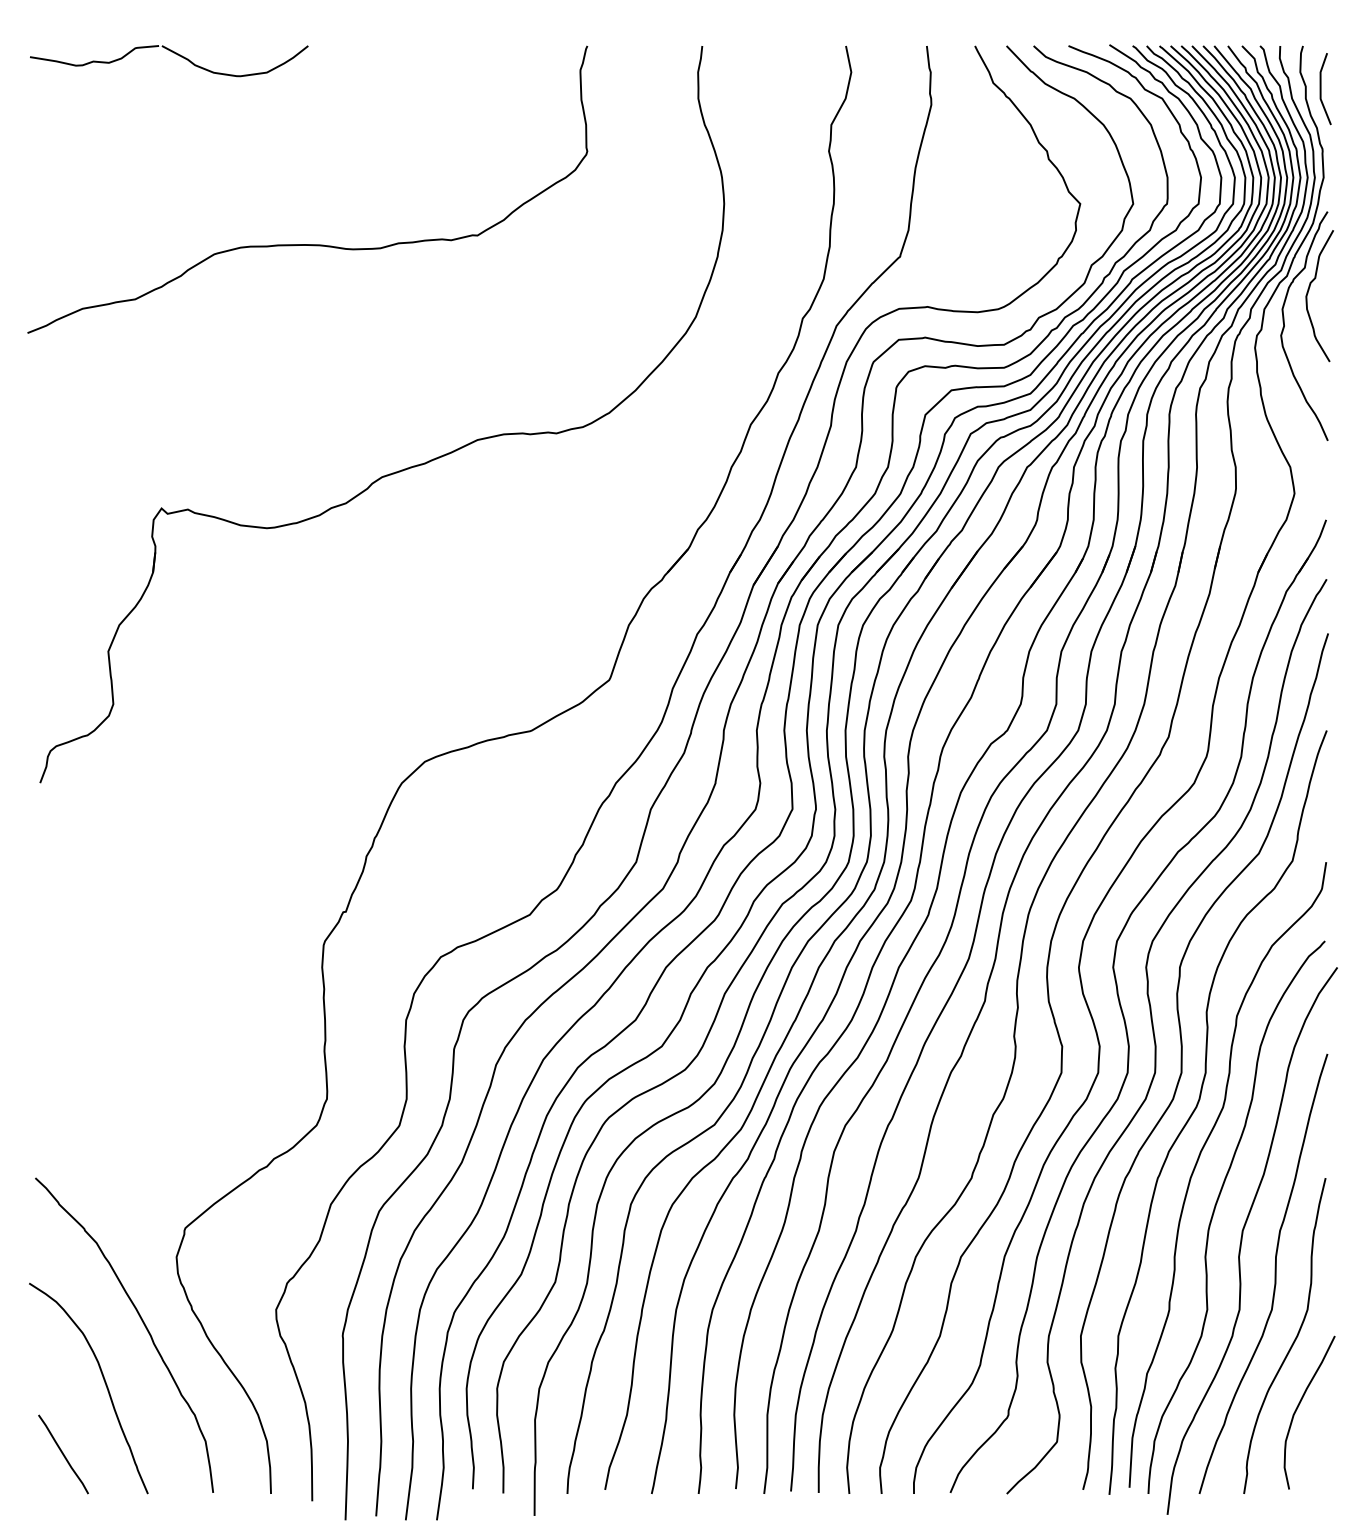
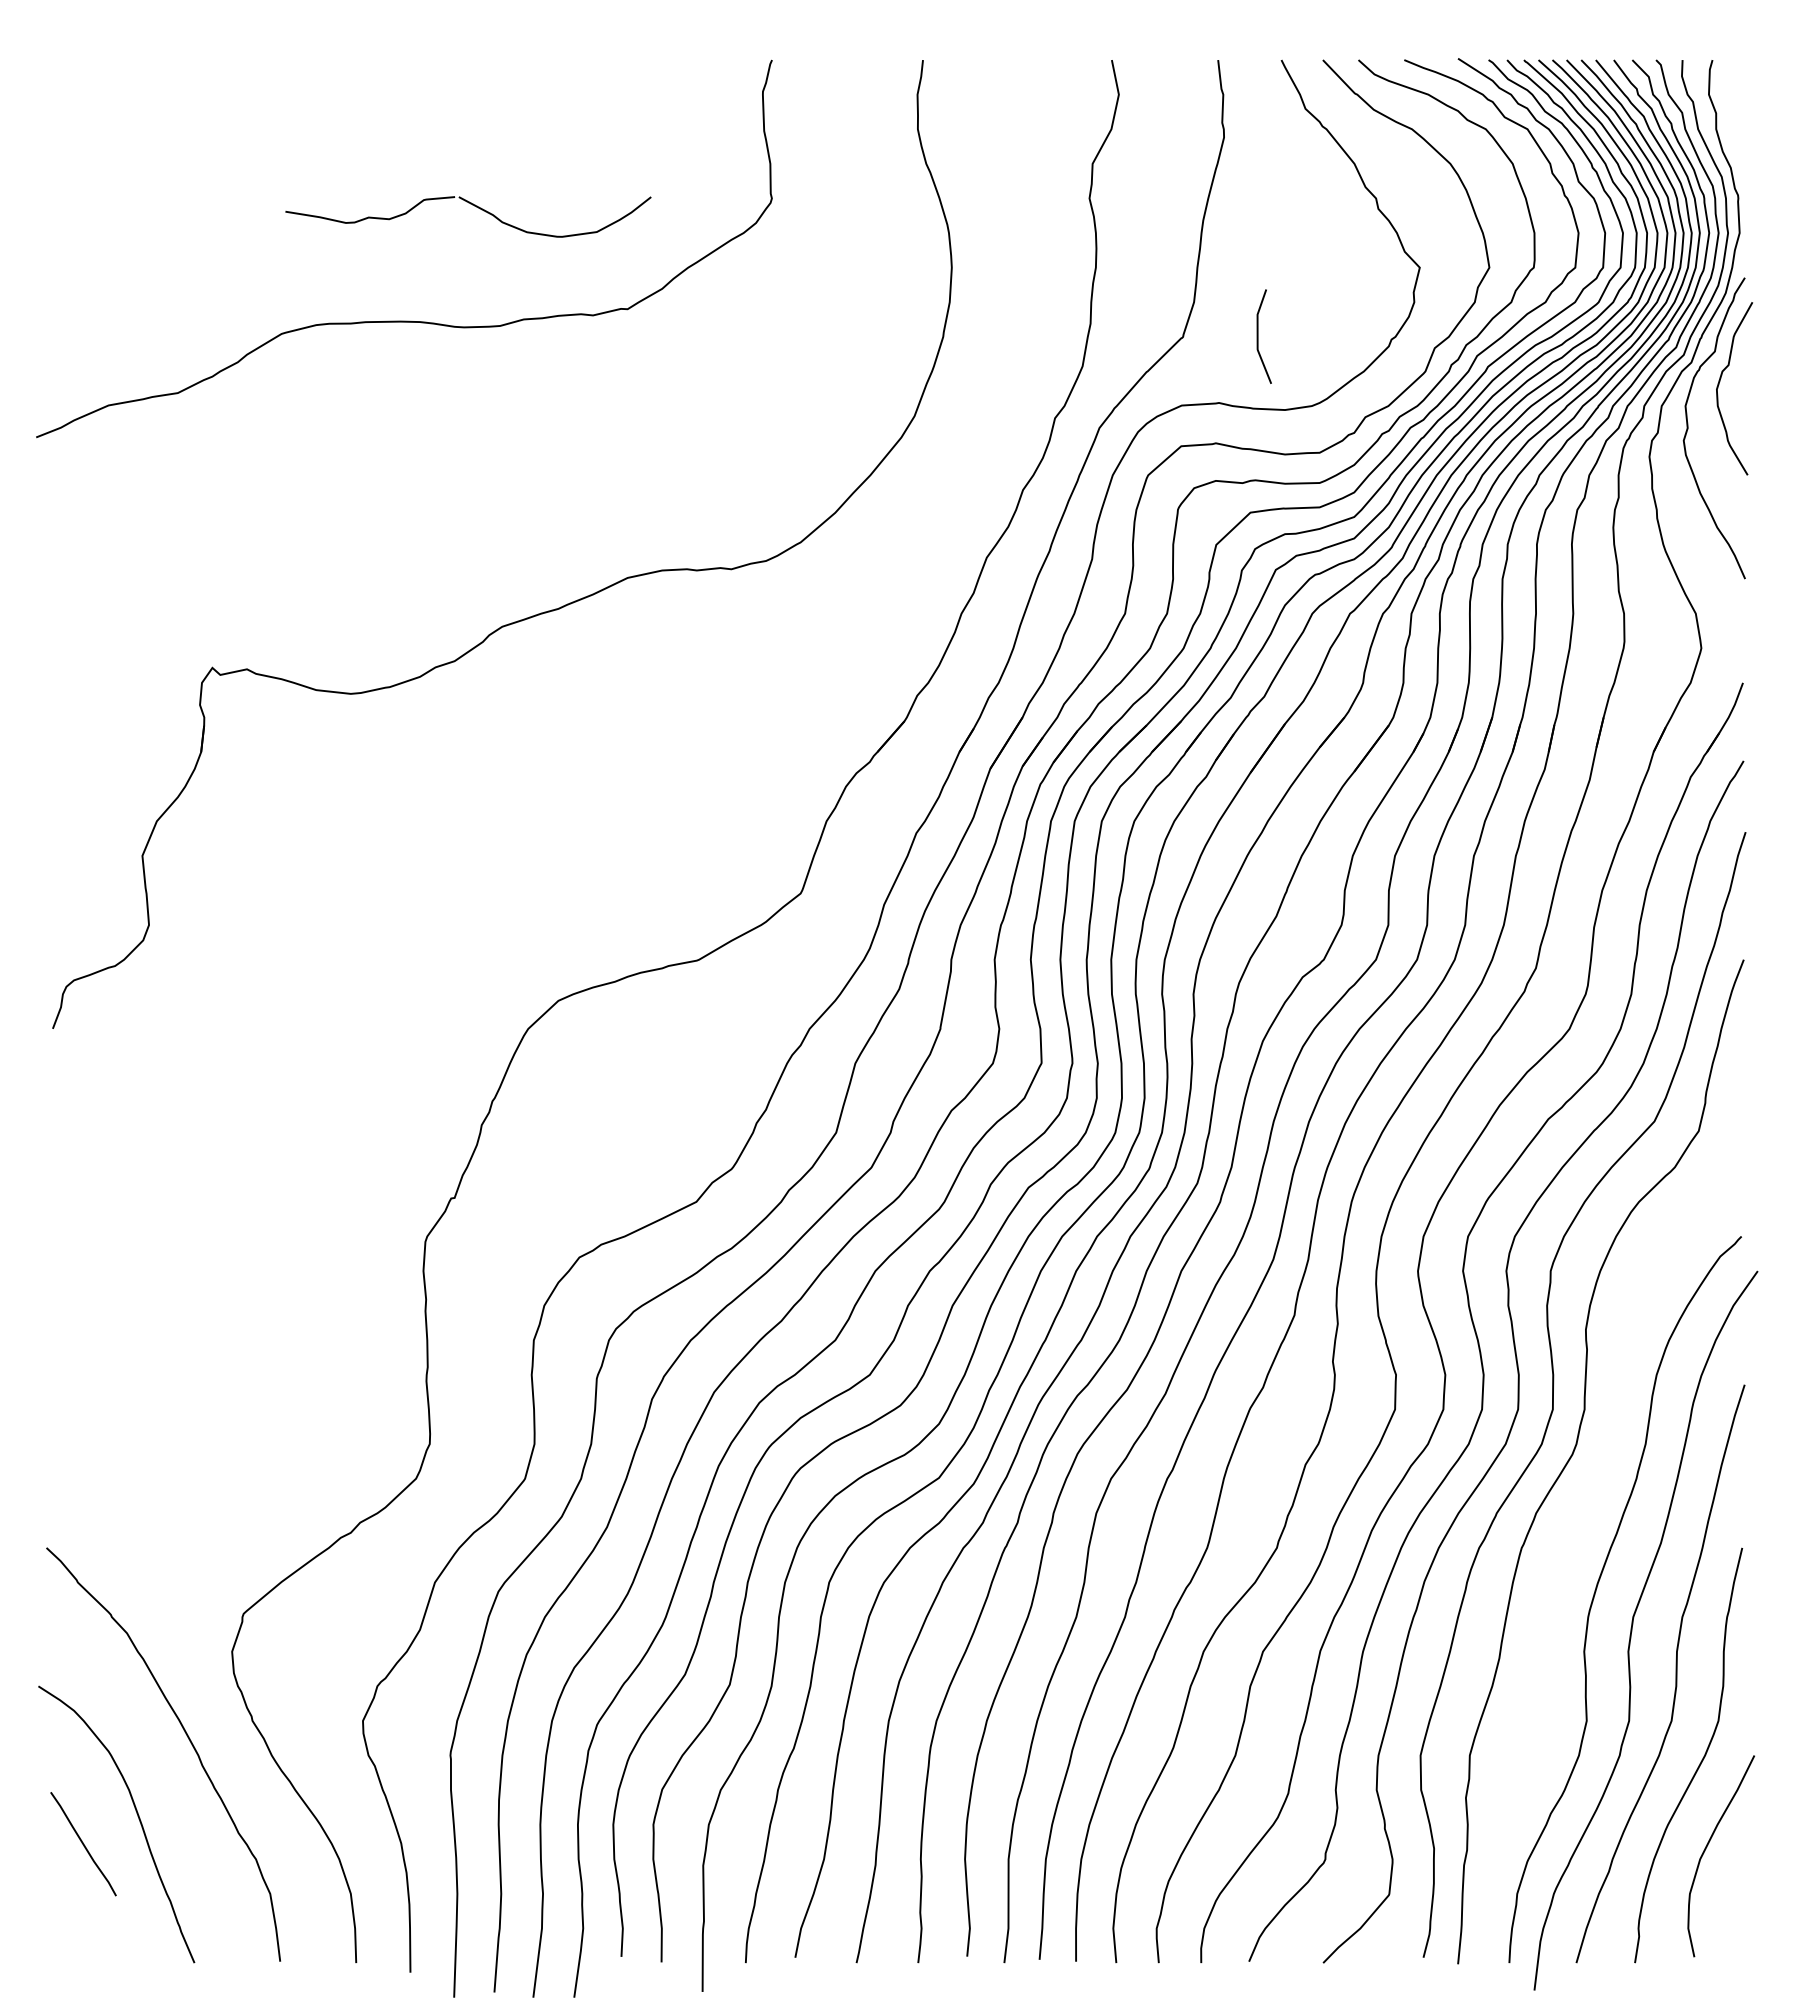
part: (173, 53) -> (474, 206), moved
line: (1321, 88) -> (1258, 336), moved
curve: (1197, 1164) -> (1573, 1529), removed
curve: (63, 1454) -> (83, 1844), moved

